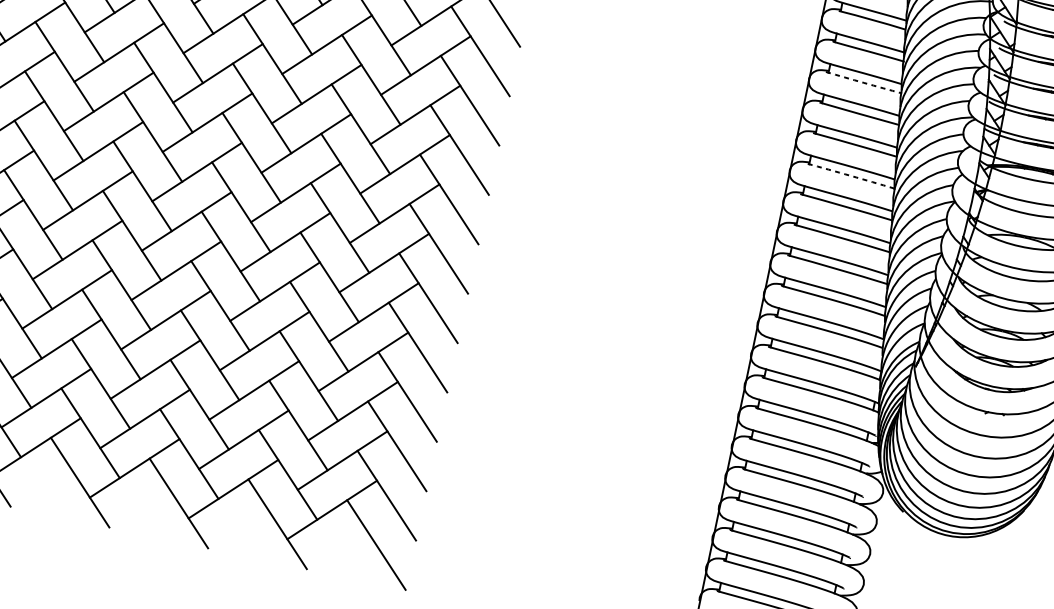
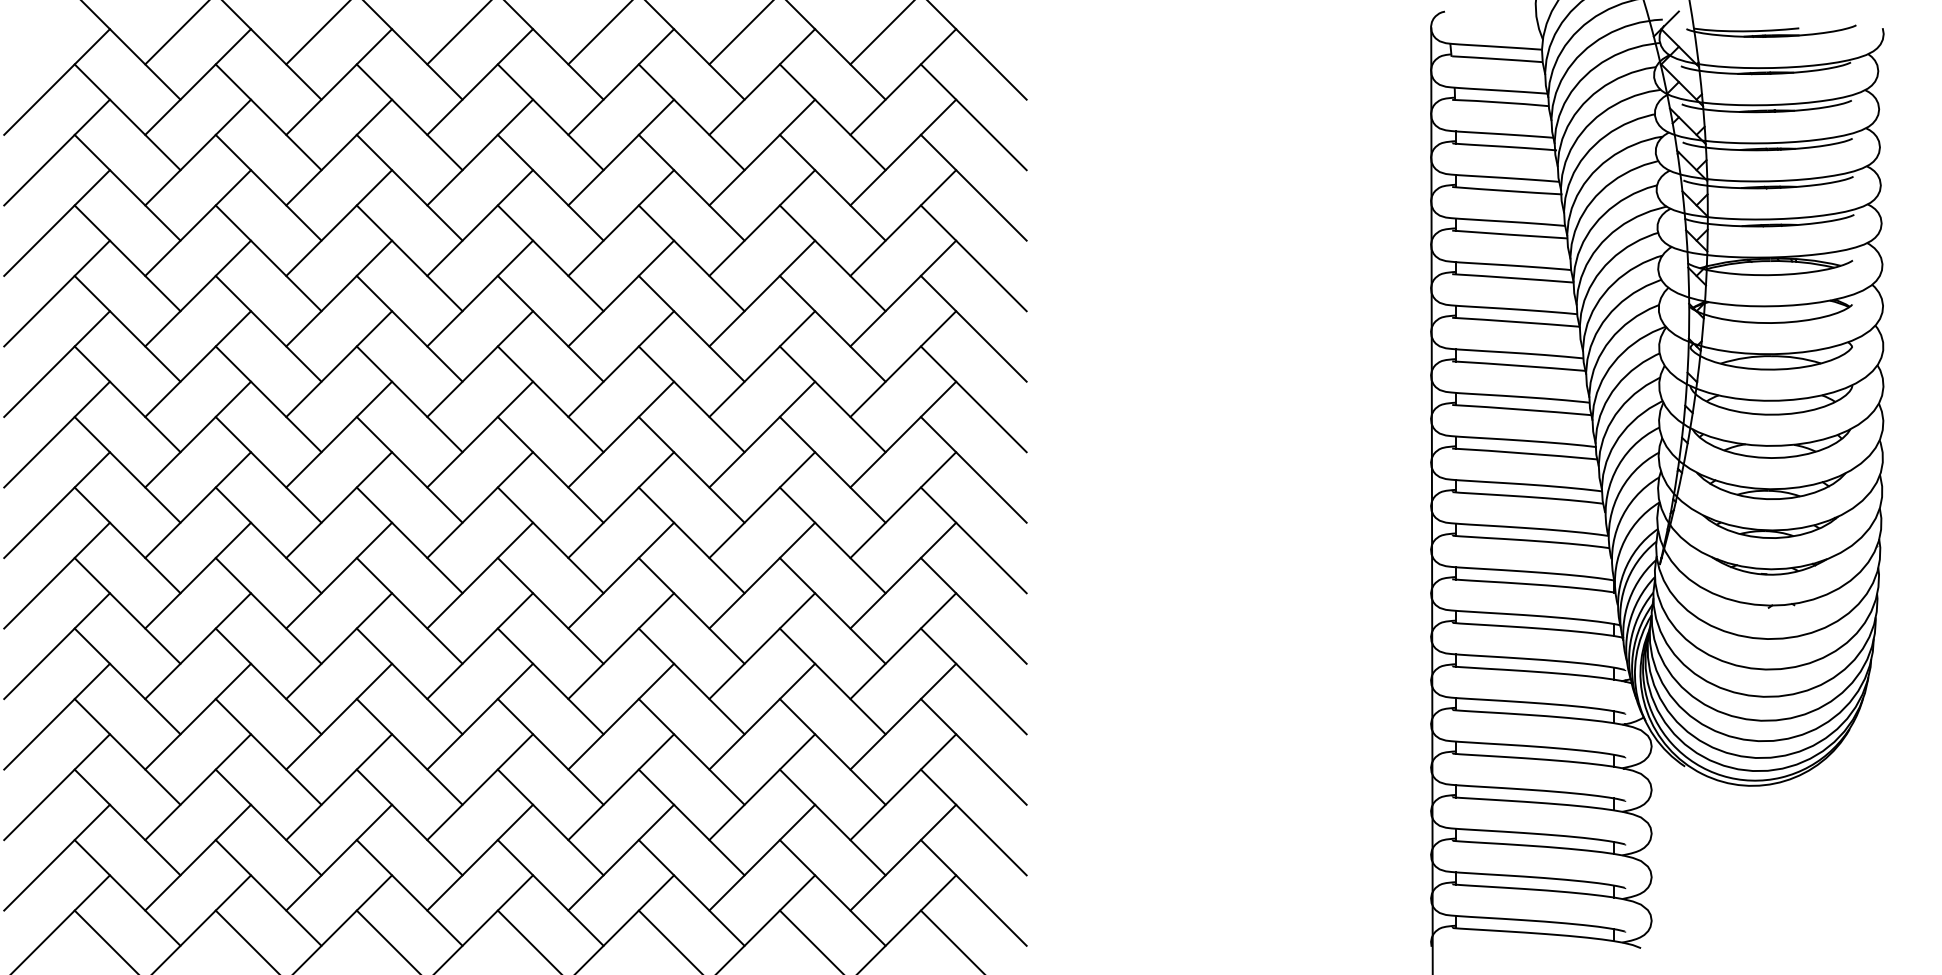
arc: (864, 83) -> (1507, 191), dashed -> solid
arc: (850, 175) -> (1515, 321), dashed -> solid

